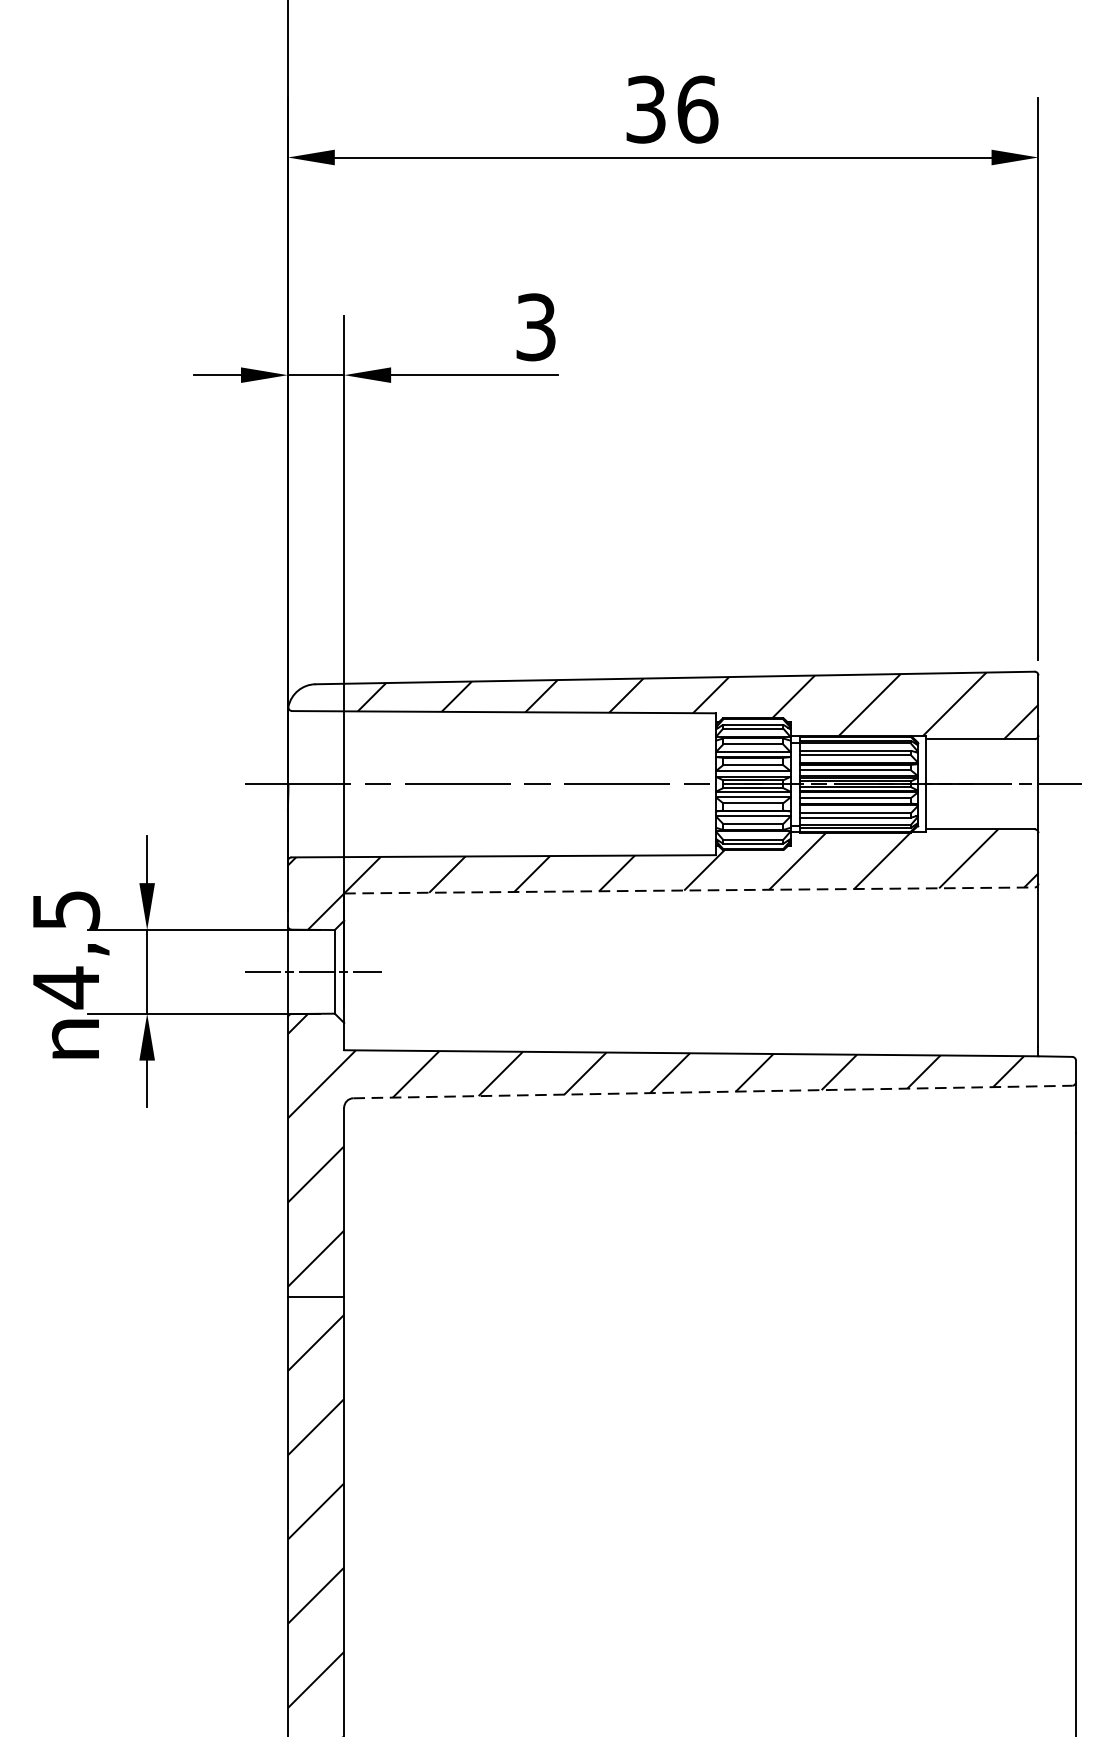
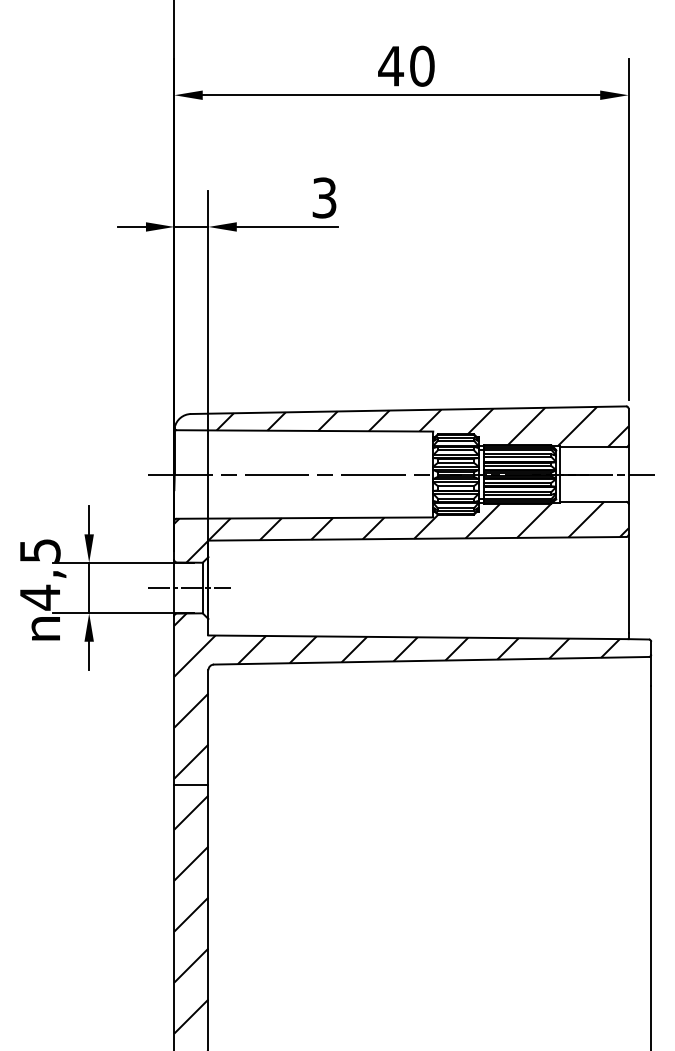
text: (671, 108) -> (406, 65), 36 -> 40
line: (689, 889) -> (417, 538), dashed -> solid
line: (712, 1091) -> (431, 660), dashed -> solid

